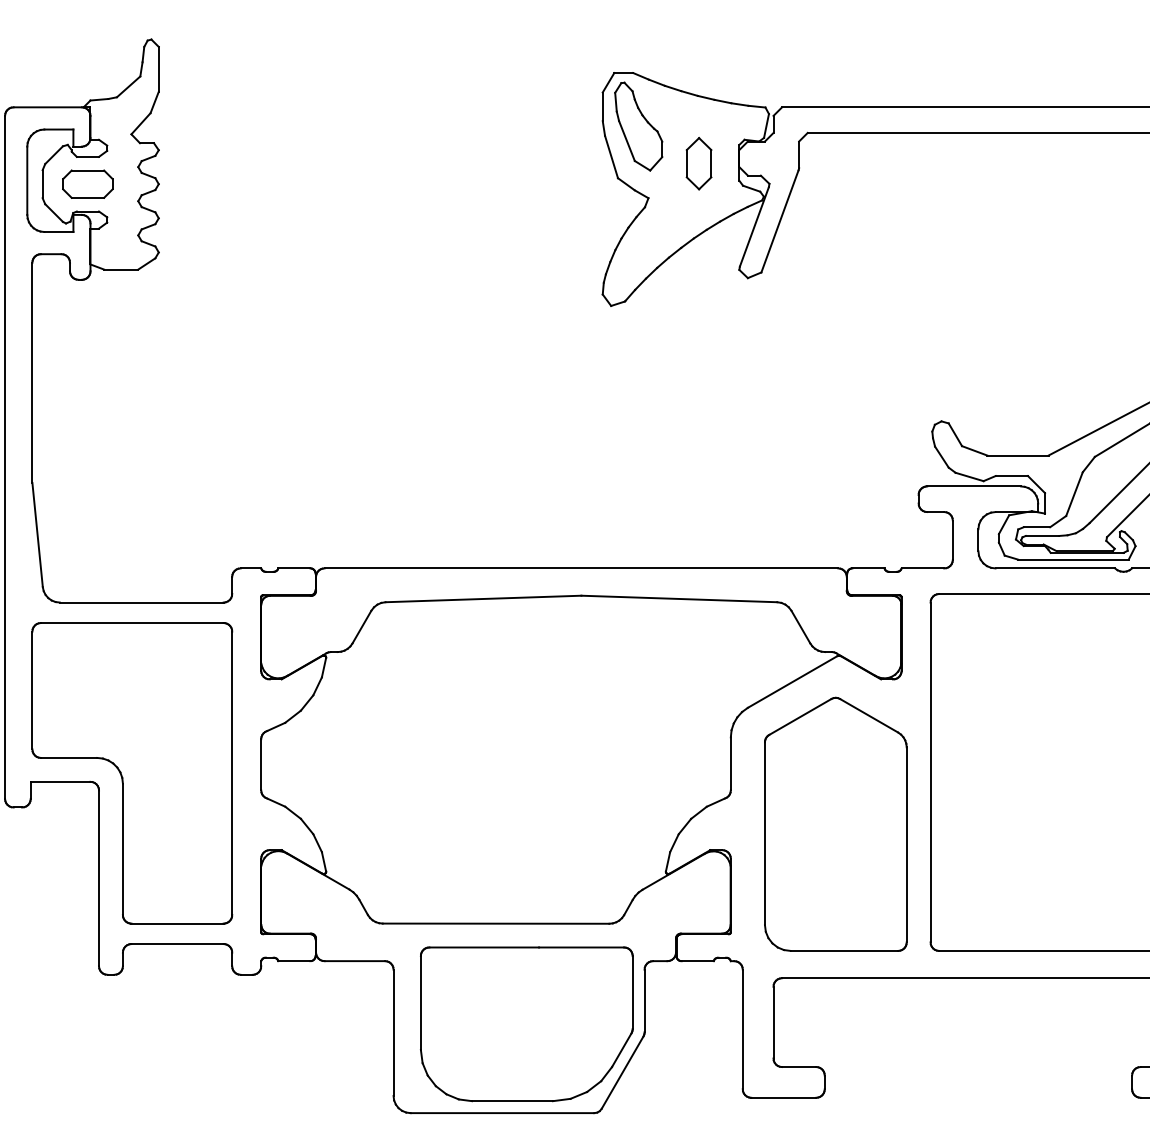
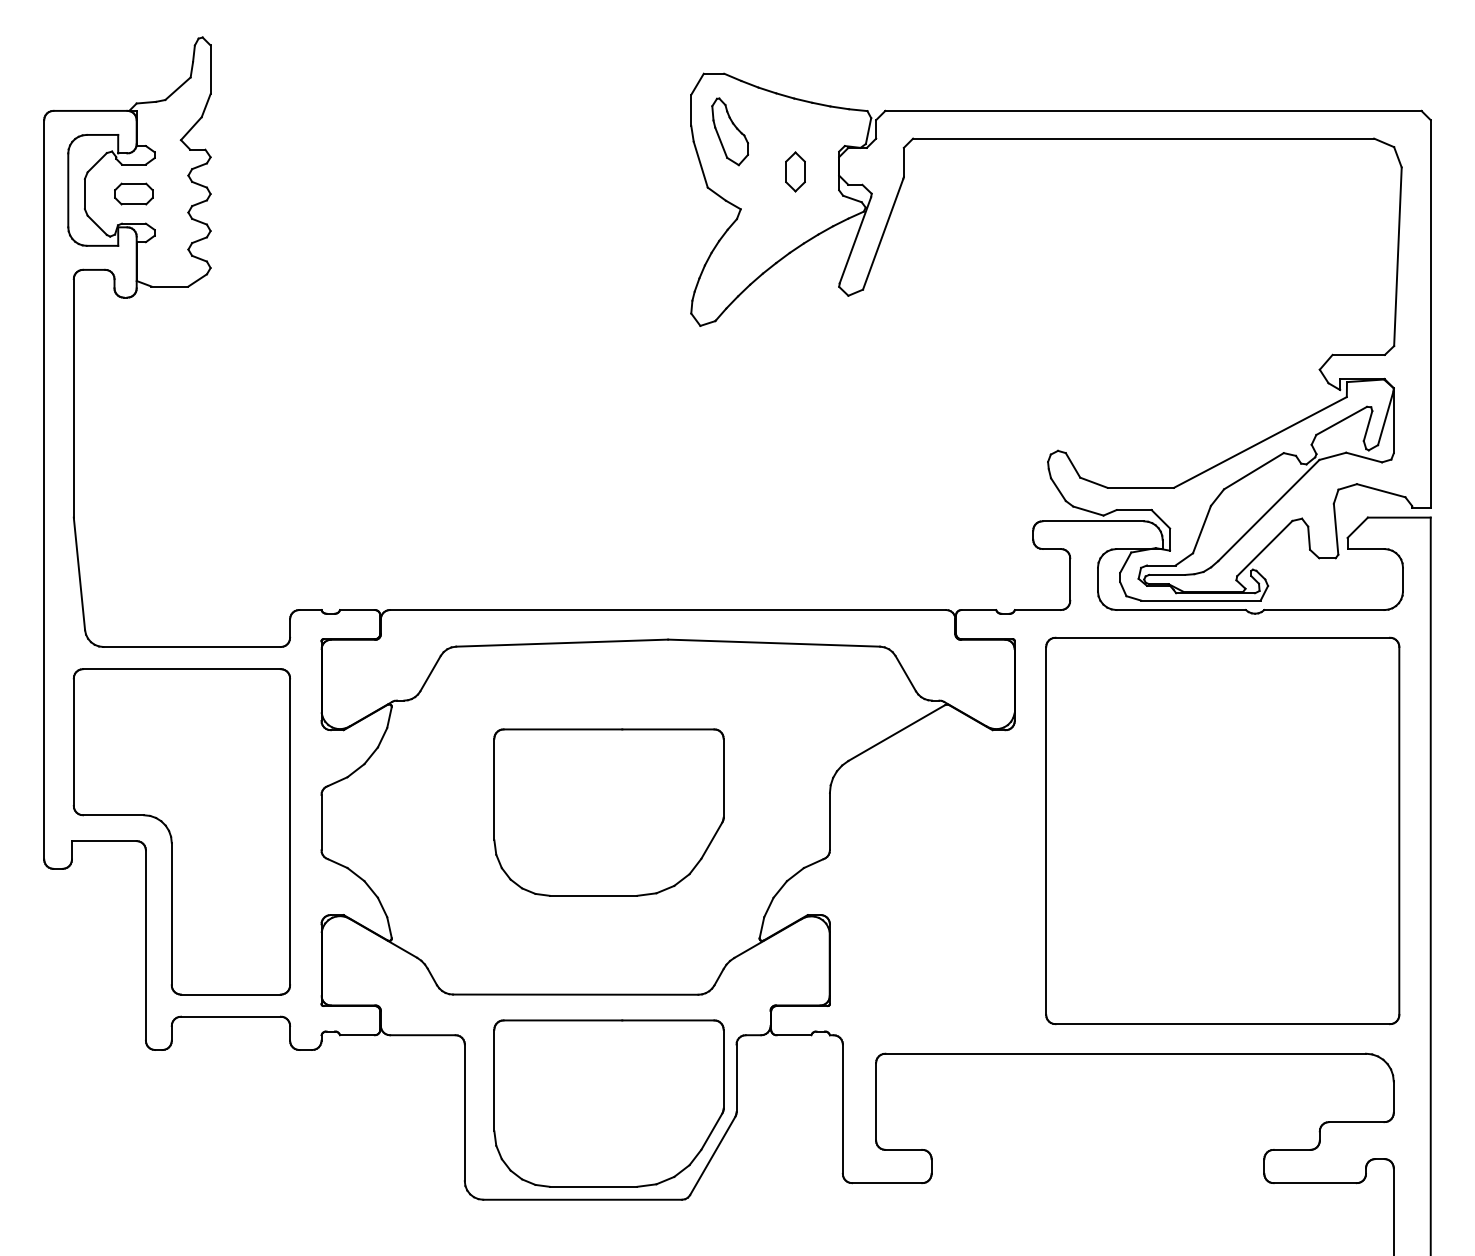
part: (638, 126) -> (729, 131), size x0.7
part: (699, 163) -> (795, 171), size x0.7
part: (87, 183) -> (133, 193), size x0.7
part: (526, 755) -> (608, 812), added
part: (835, 824) -> (943, 887), removed

